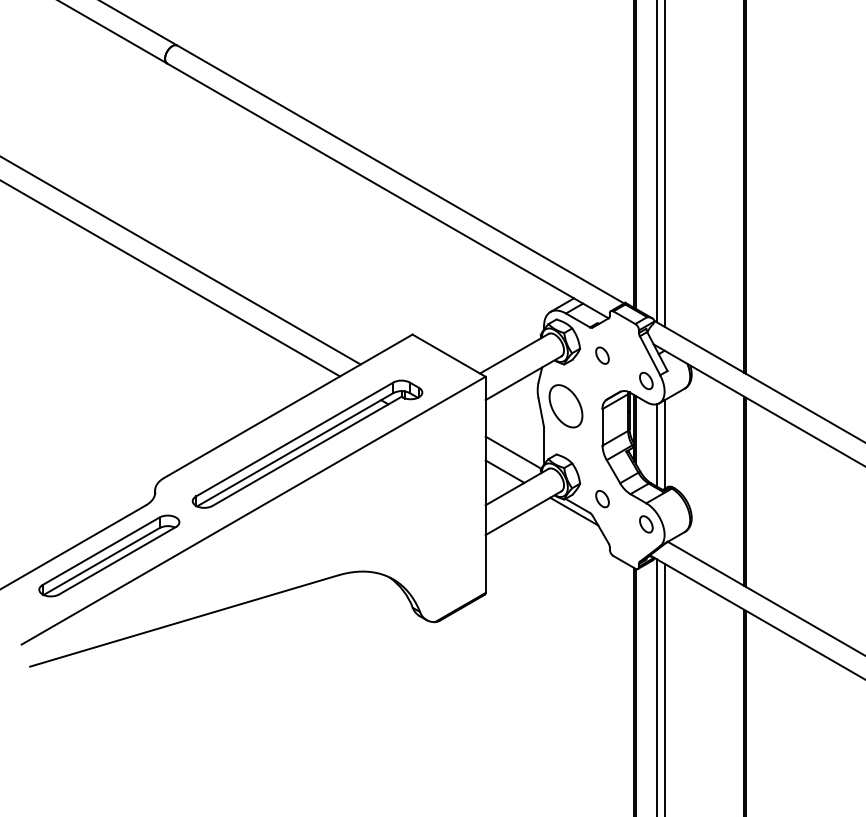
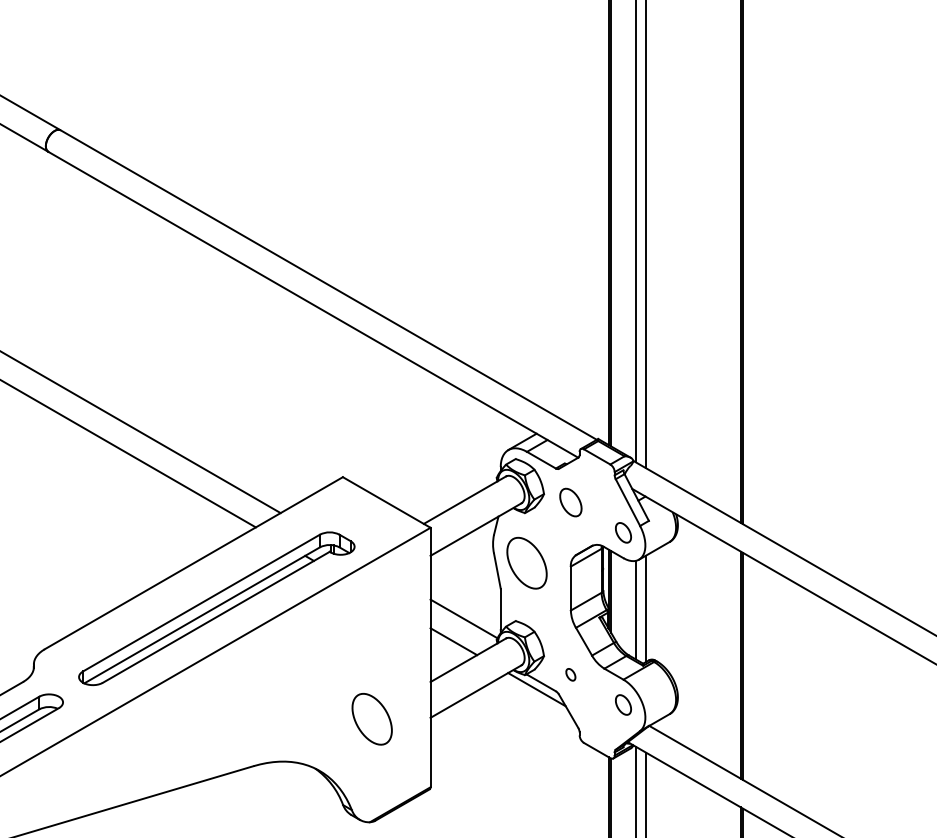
part: (602, 355) -> (570, 502), size x1.4
part: (602, 499) -> (570, 675), size x0.6
part: (436, 536) -> (371, 719), added

